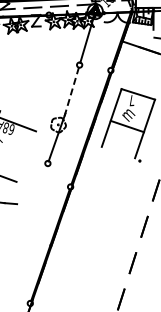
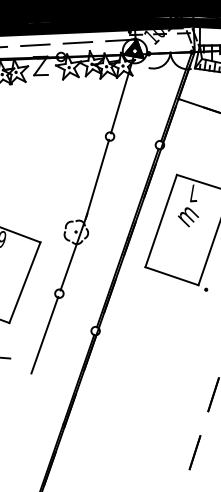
line: (71, 91) -> (97, 178), dashed -> solid
line: (127, 126) -> (172, 276), moved
line: (26, 156) -> (25, 282), added
line: (38, 189) -> (44, 335), added

